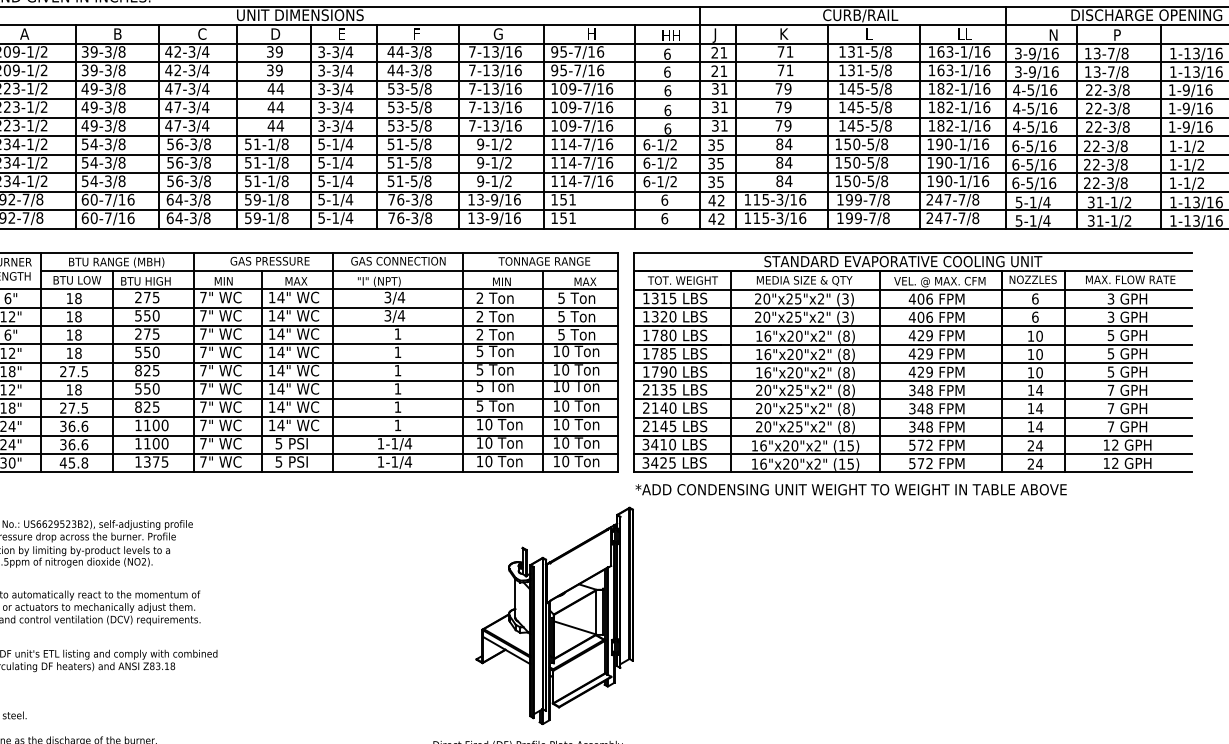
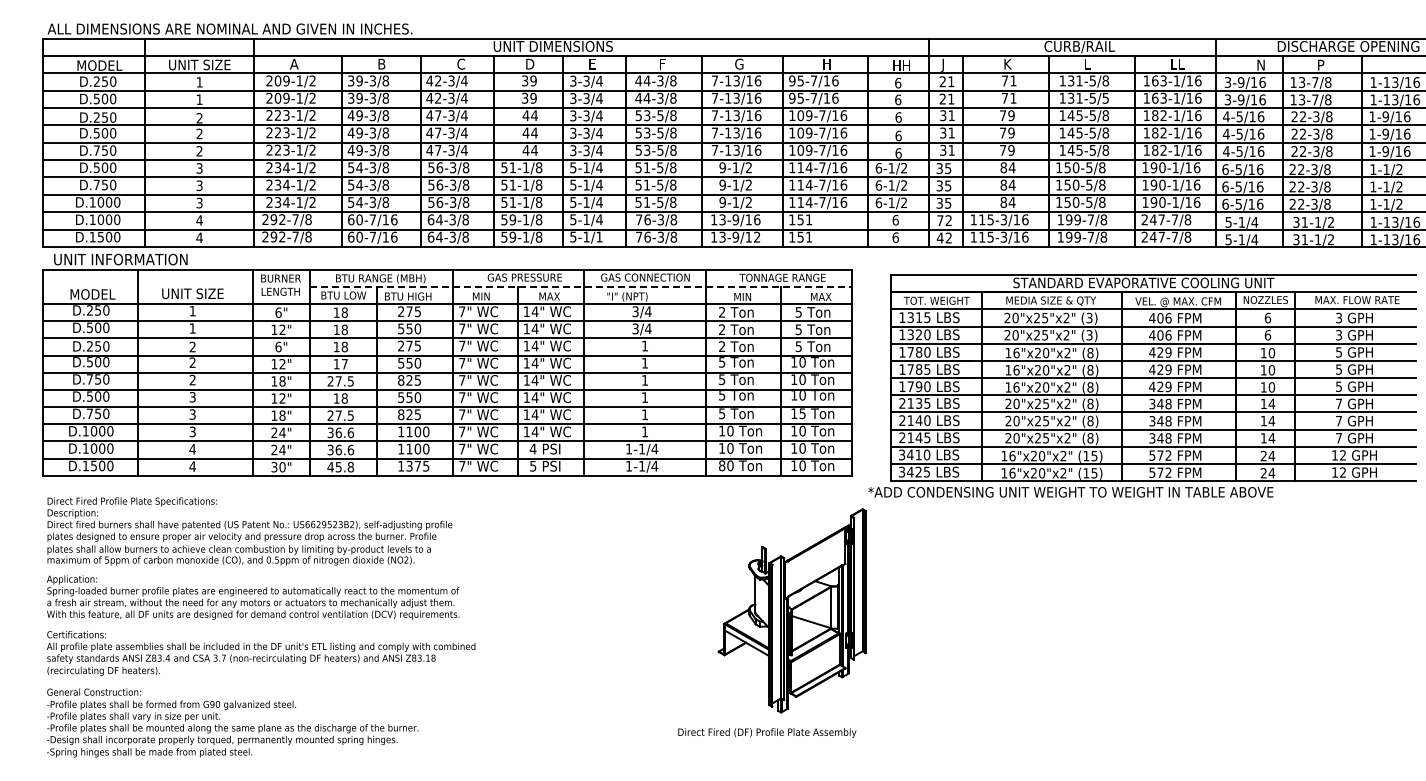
text: (888, 69) -> (1105, 97), 131-5/8 -> 131-5/5
text: (711, 200) -> (939, 220), 42 -> 72
text: (349, 217) -> (599, 236), 5-1/4 -> 5-1/1
text: (517, 217) -> (757, 236), 13-9/16 -> 13-9/12
line: (330, 270) -> (581, 286), solid -> dashed
text: (78, 353) -> (344, 364), 18 -> 17
part: (913, 362) -> (1153, 377), moved
text: (565, 405) -> (802, 413), 10 -> 15
text: (278, 443) -> (532, 448), 5 -> 4
text: (480, 461) -> (722, 465), 10 -> 80

